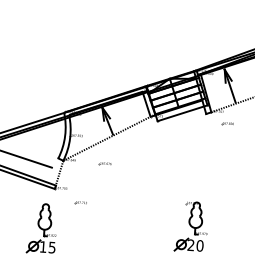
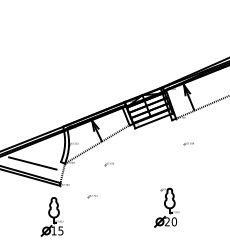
part: (226, 123) -> (188, 143), moved
part: (104, 164) -> (108, 164), moved
part: (80, 203) -> (92, 196), moved

